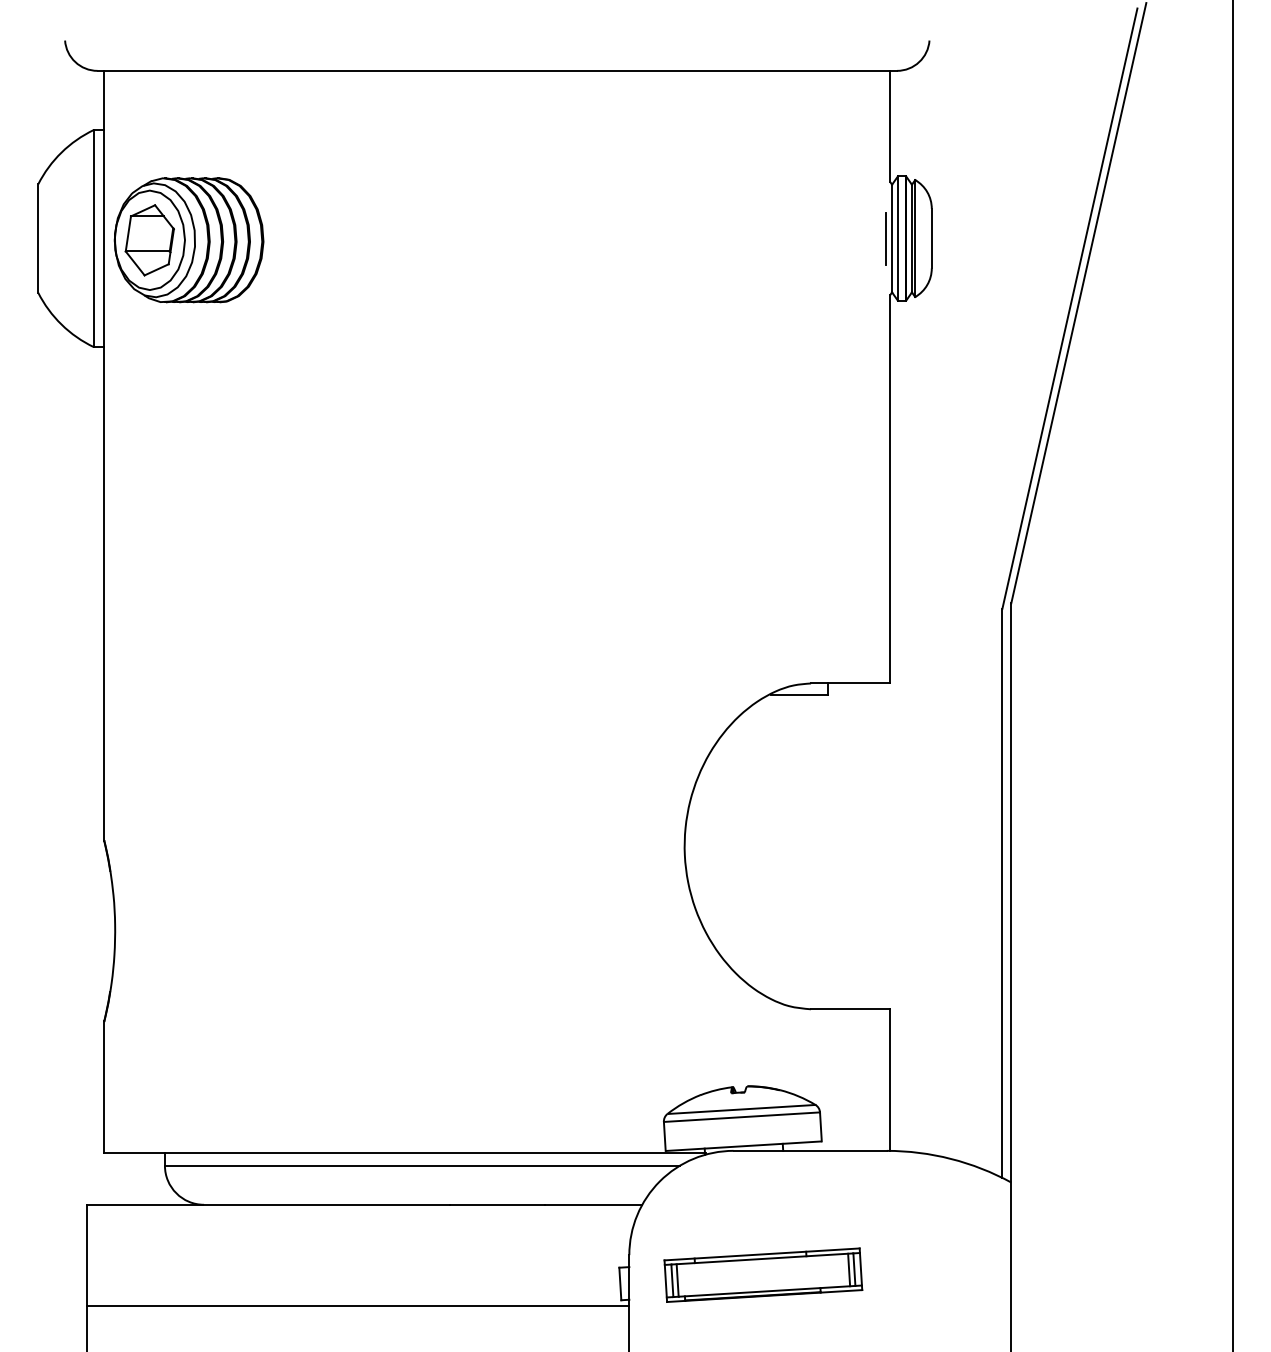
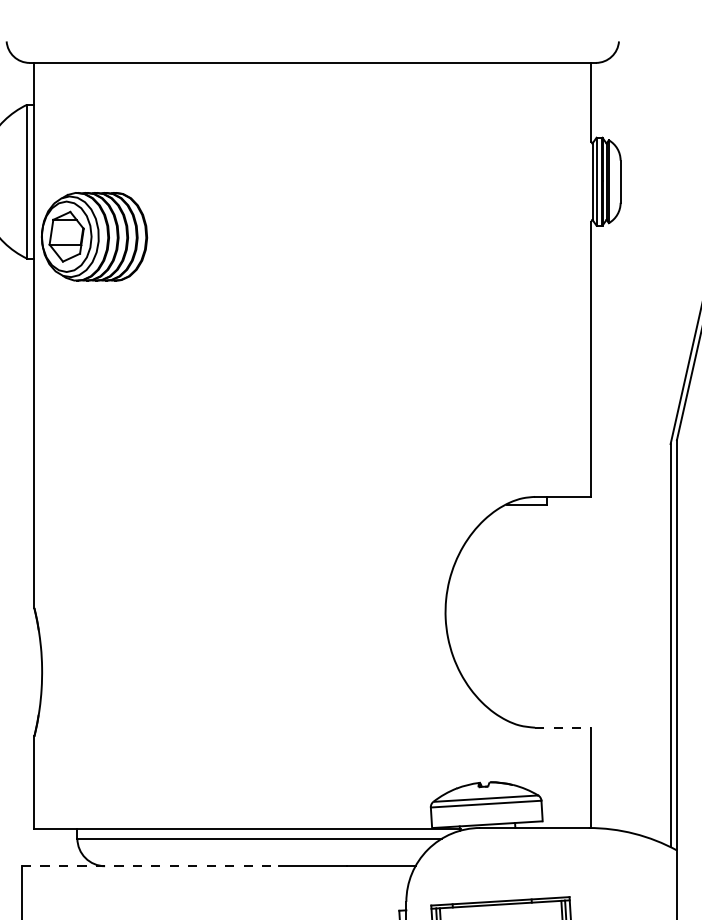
line: (886, 238) -> (588, 181), removed
part: (188, 240) -> (94, 236), moved
line: (850, 1009) -> (563, 727), solid -> dashed
line: (268, 1204) -> (150, 865), solid -> dashed

